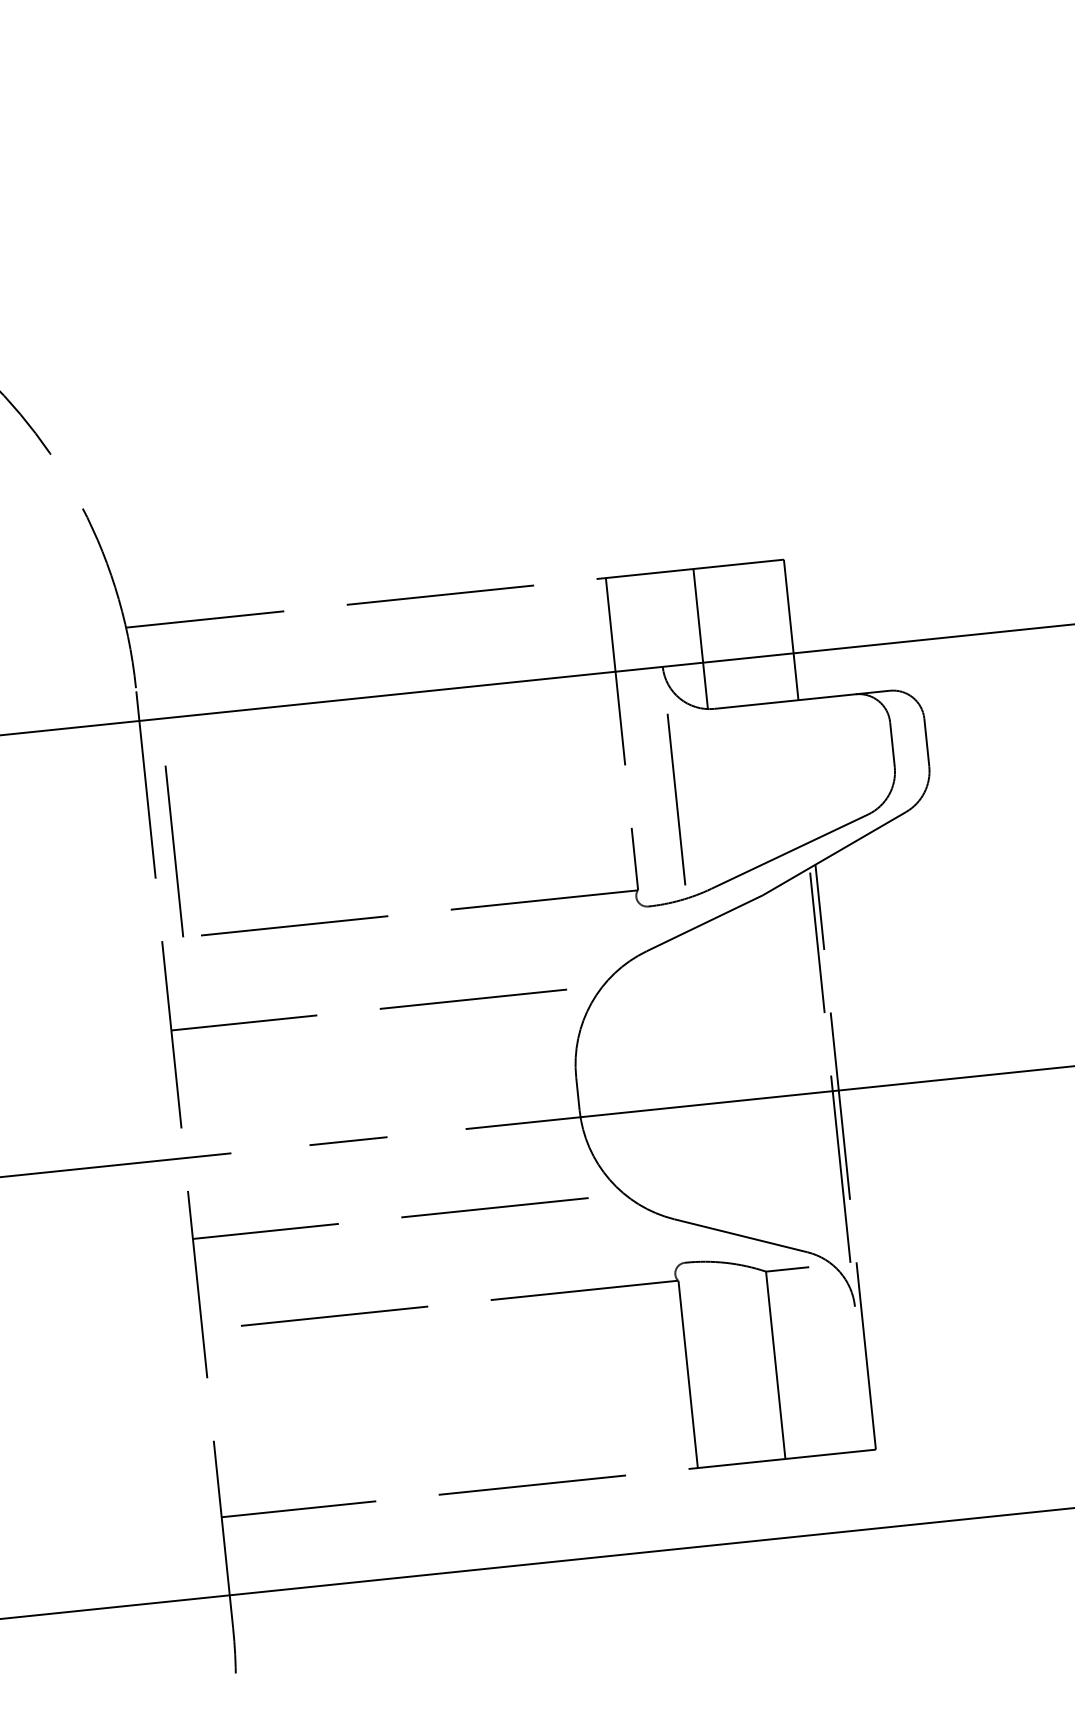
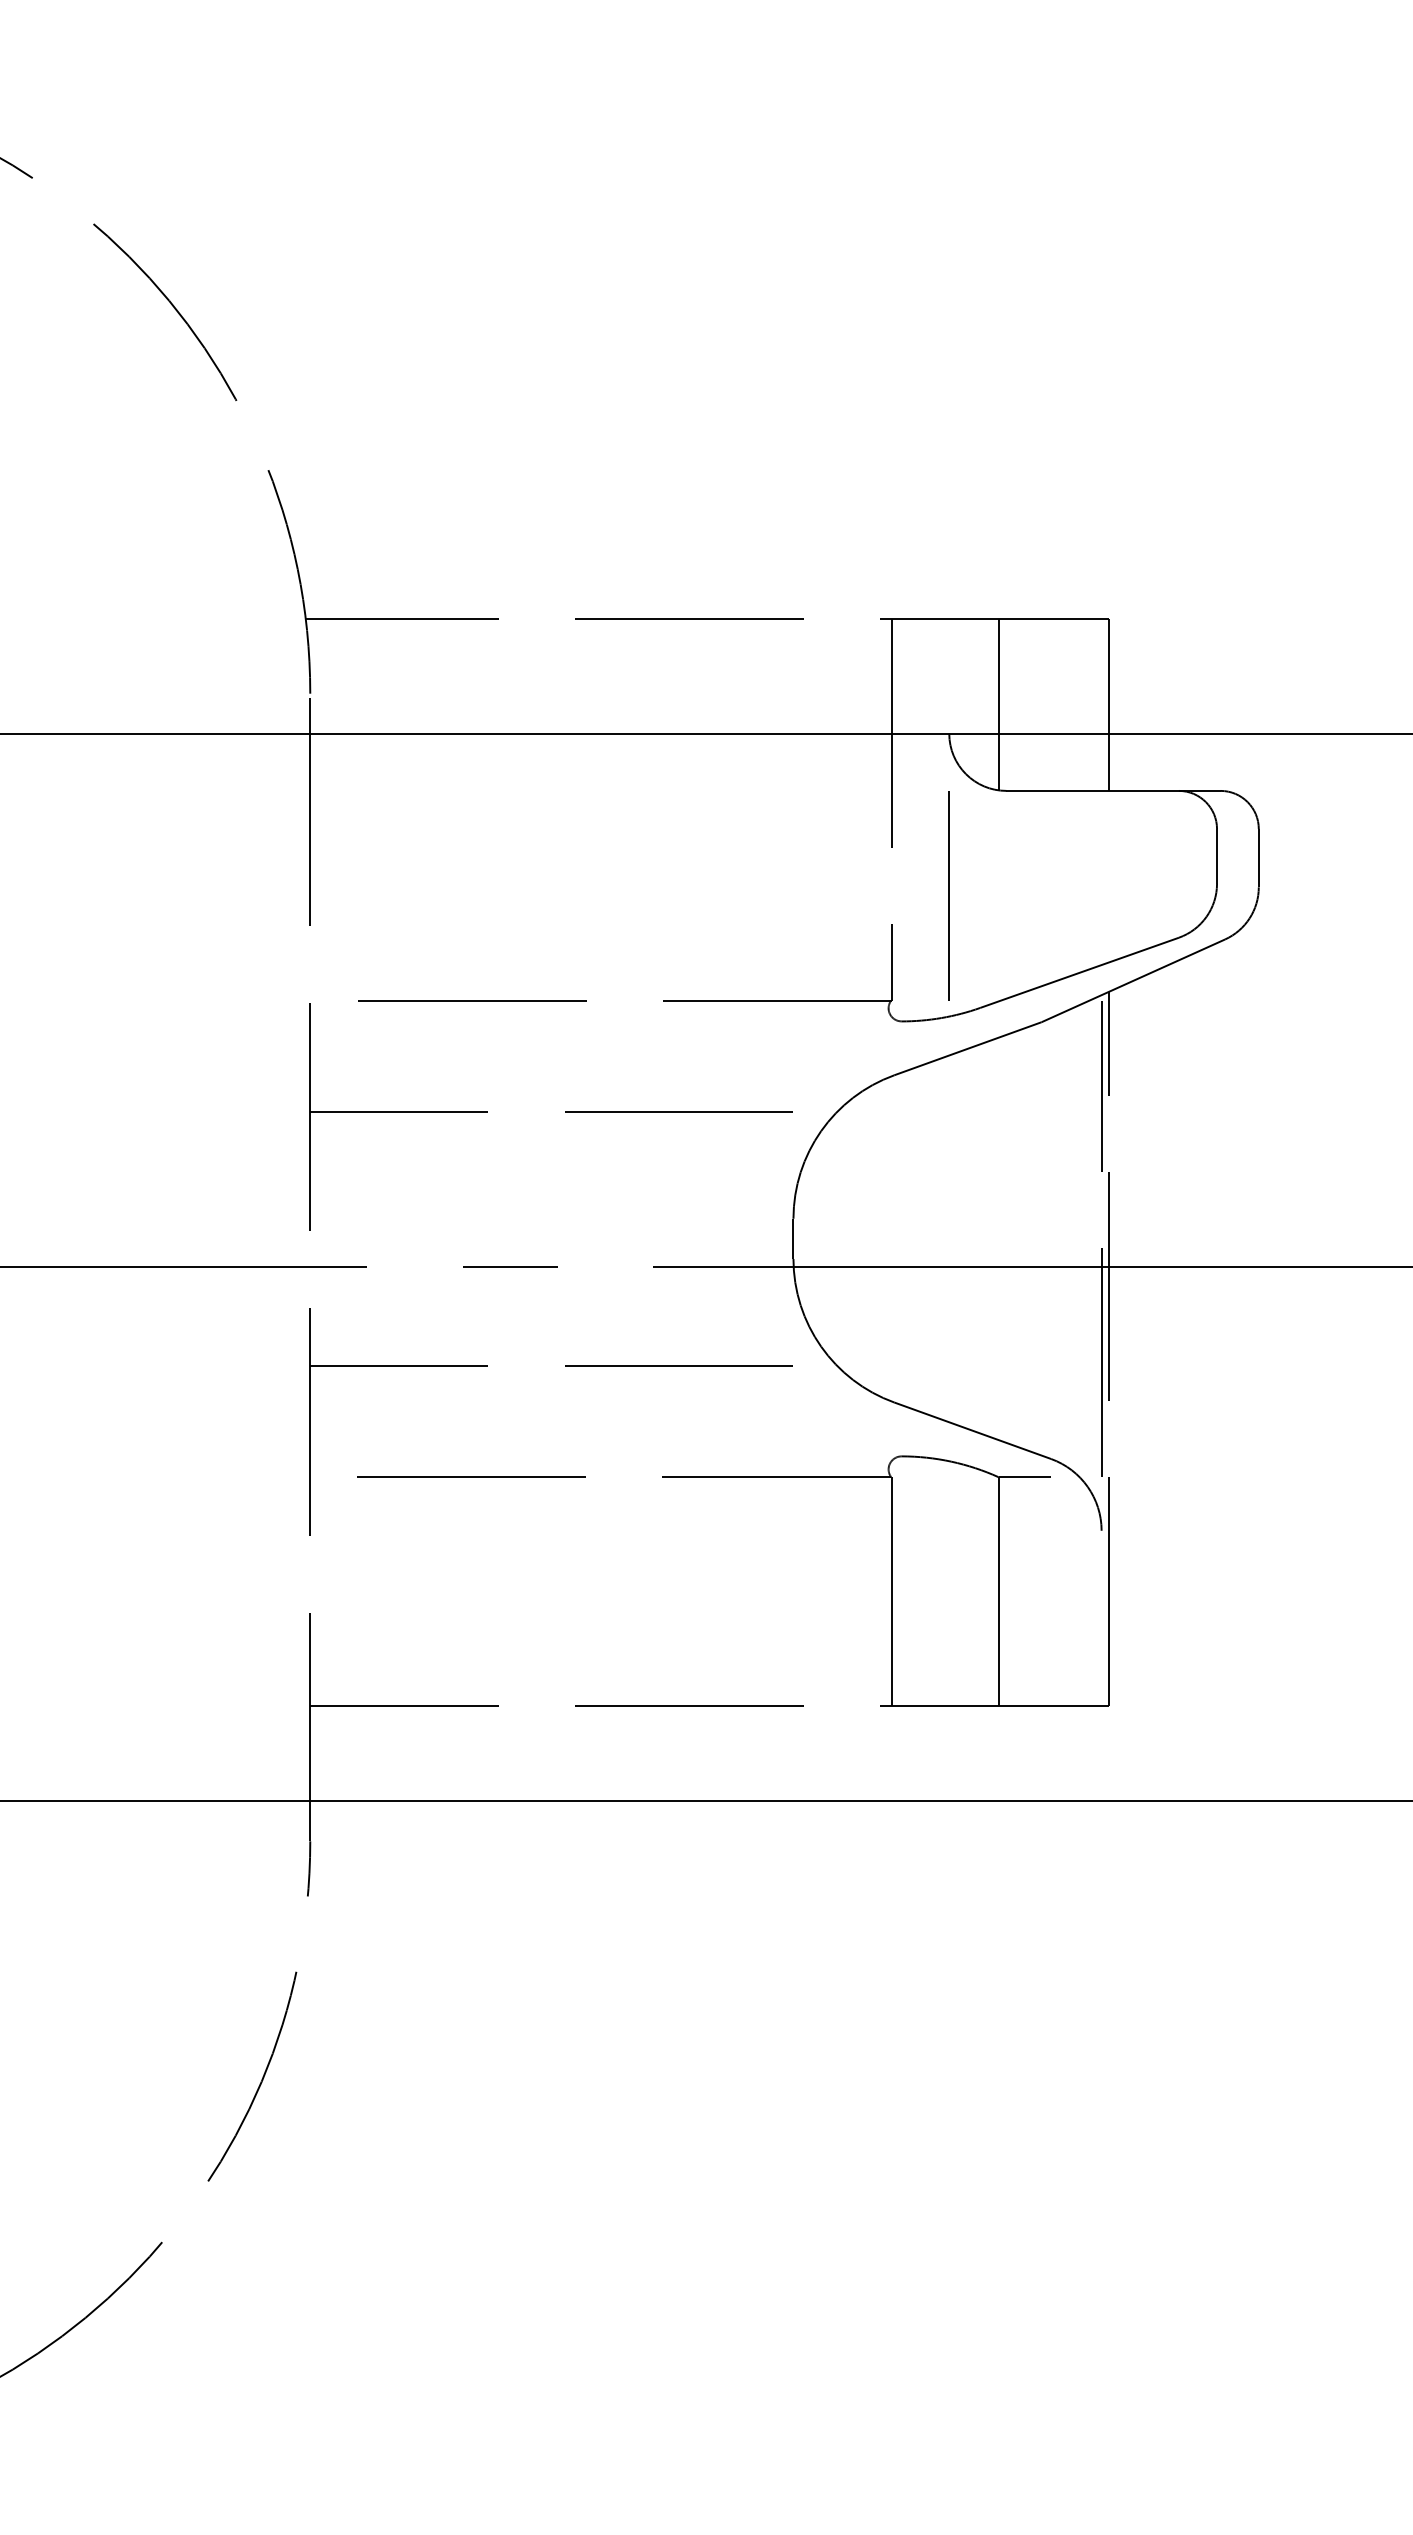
line: (173, 851) -> (335, 895), removed

